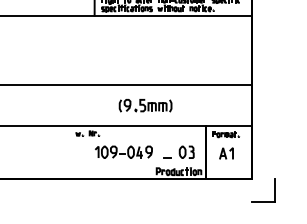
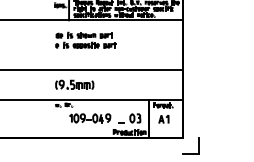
part: (117, 42) -> (85, 39), added
part: (145, 105) -> (74, 84), moved

